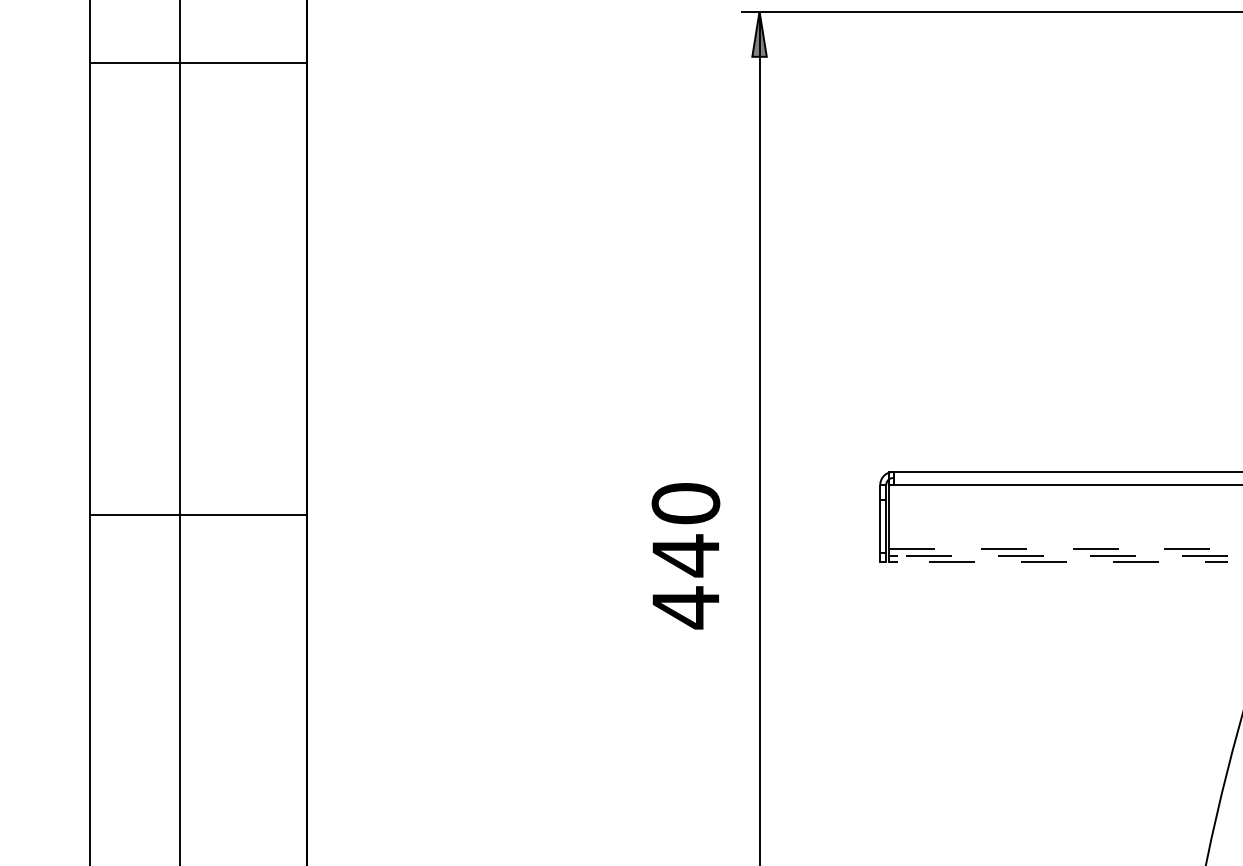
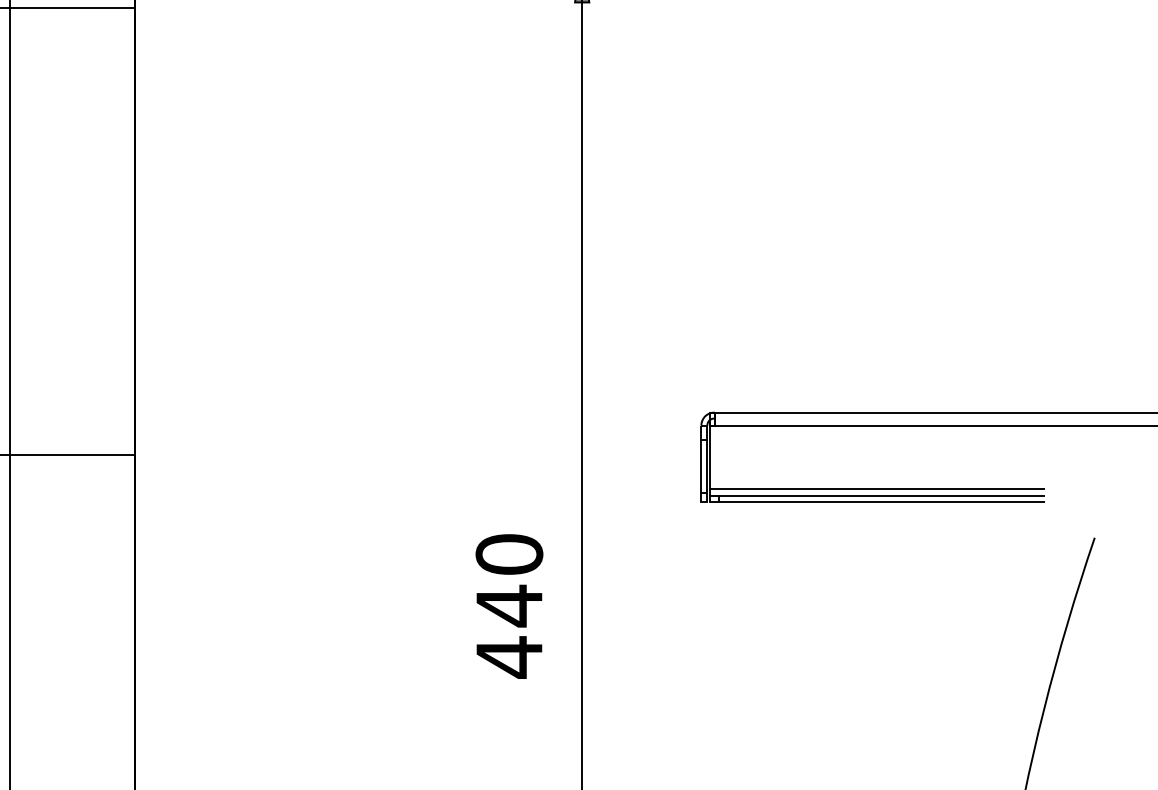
line: (1058, 549) -> (877, 489), dashed -> solid
text: (685, 556) -> (509, 606), moved
line: (897, 559) -> (718, 499), dashed -> solid

